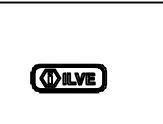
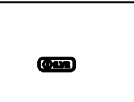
part: (68, 78) -> (56, 64), size x0.6

